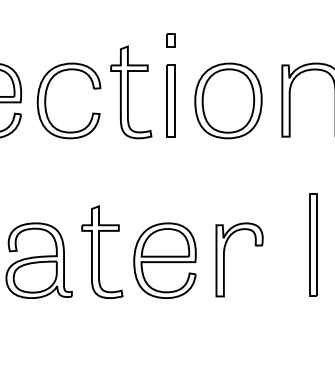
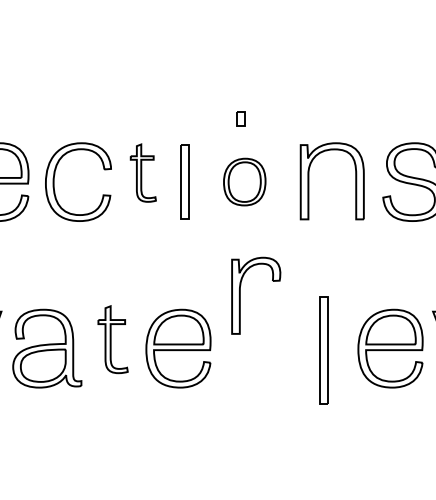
part: (170, 39) -> (240, 118), moved
part: (131, 91) -> (143, 172), size x0.6
part: (228, 100) -> (244, 181), size x0.6
part: (312, 245) -> (323, 350), moved
part: (101, 251) -> (112, 339), size x0.7
part: (224, 259) -> (240, 295), moved

